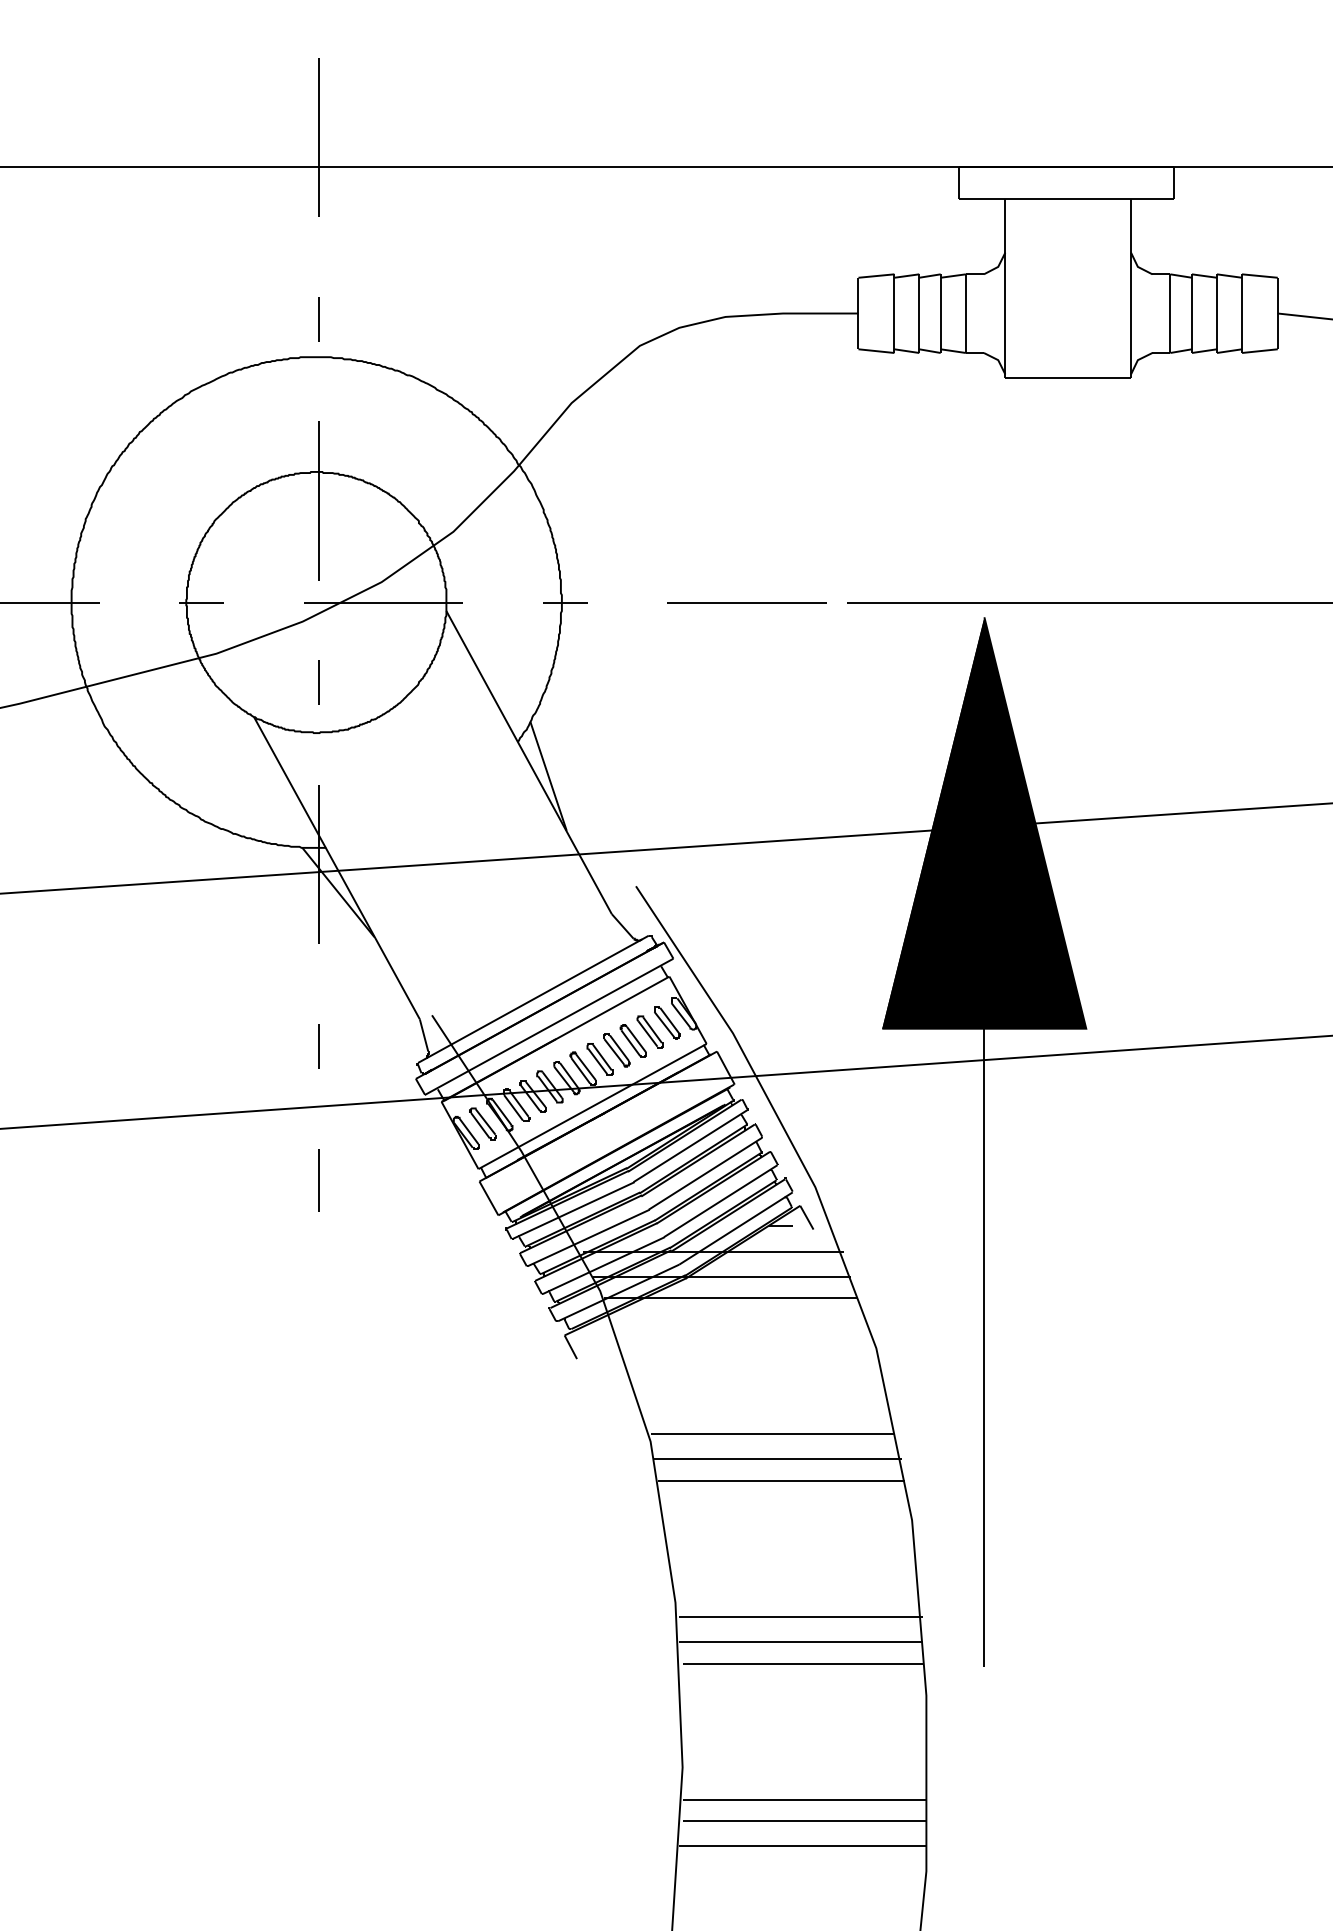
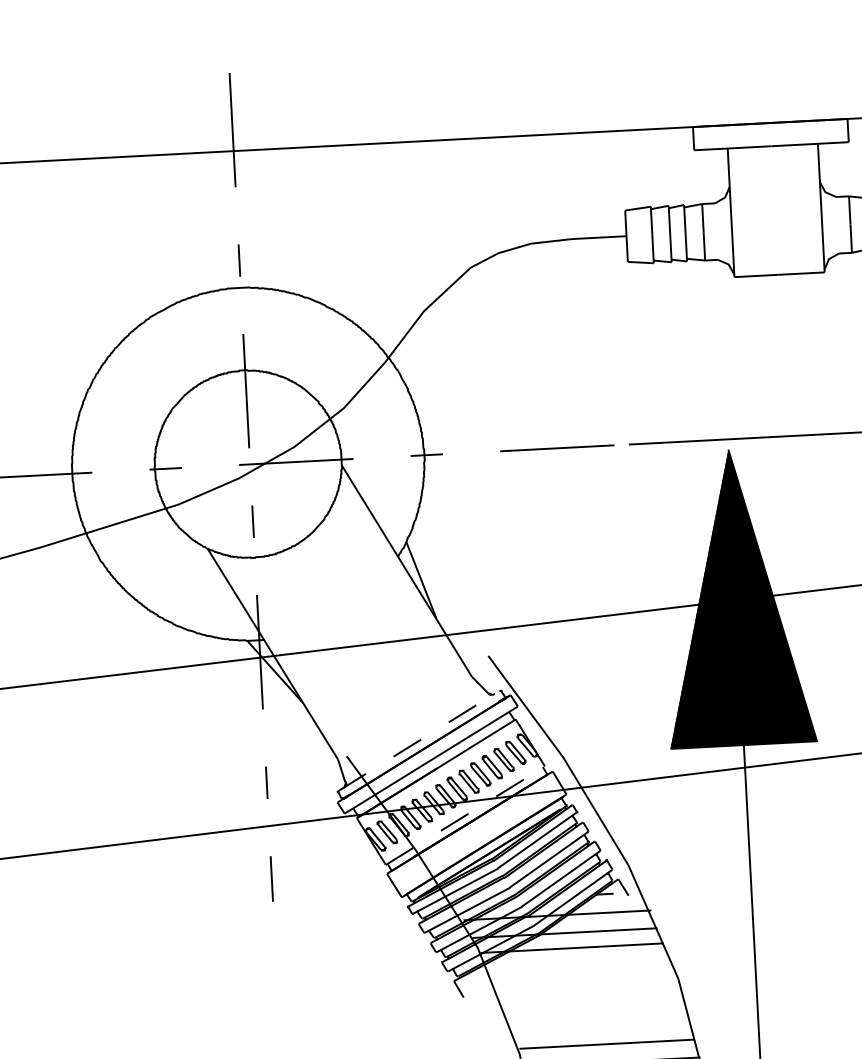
line: (533, 999) -> (418, 741), solid -> dashed
line: (593, 1106) -> (466, 815), solid -> dashed

